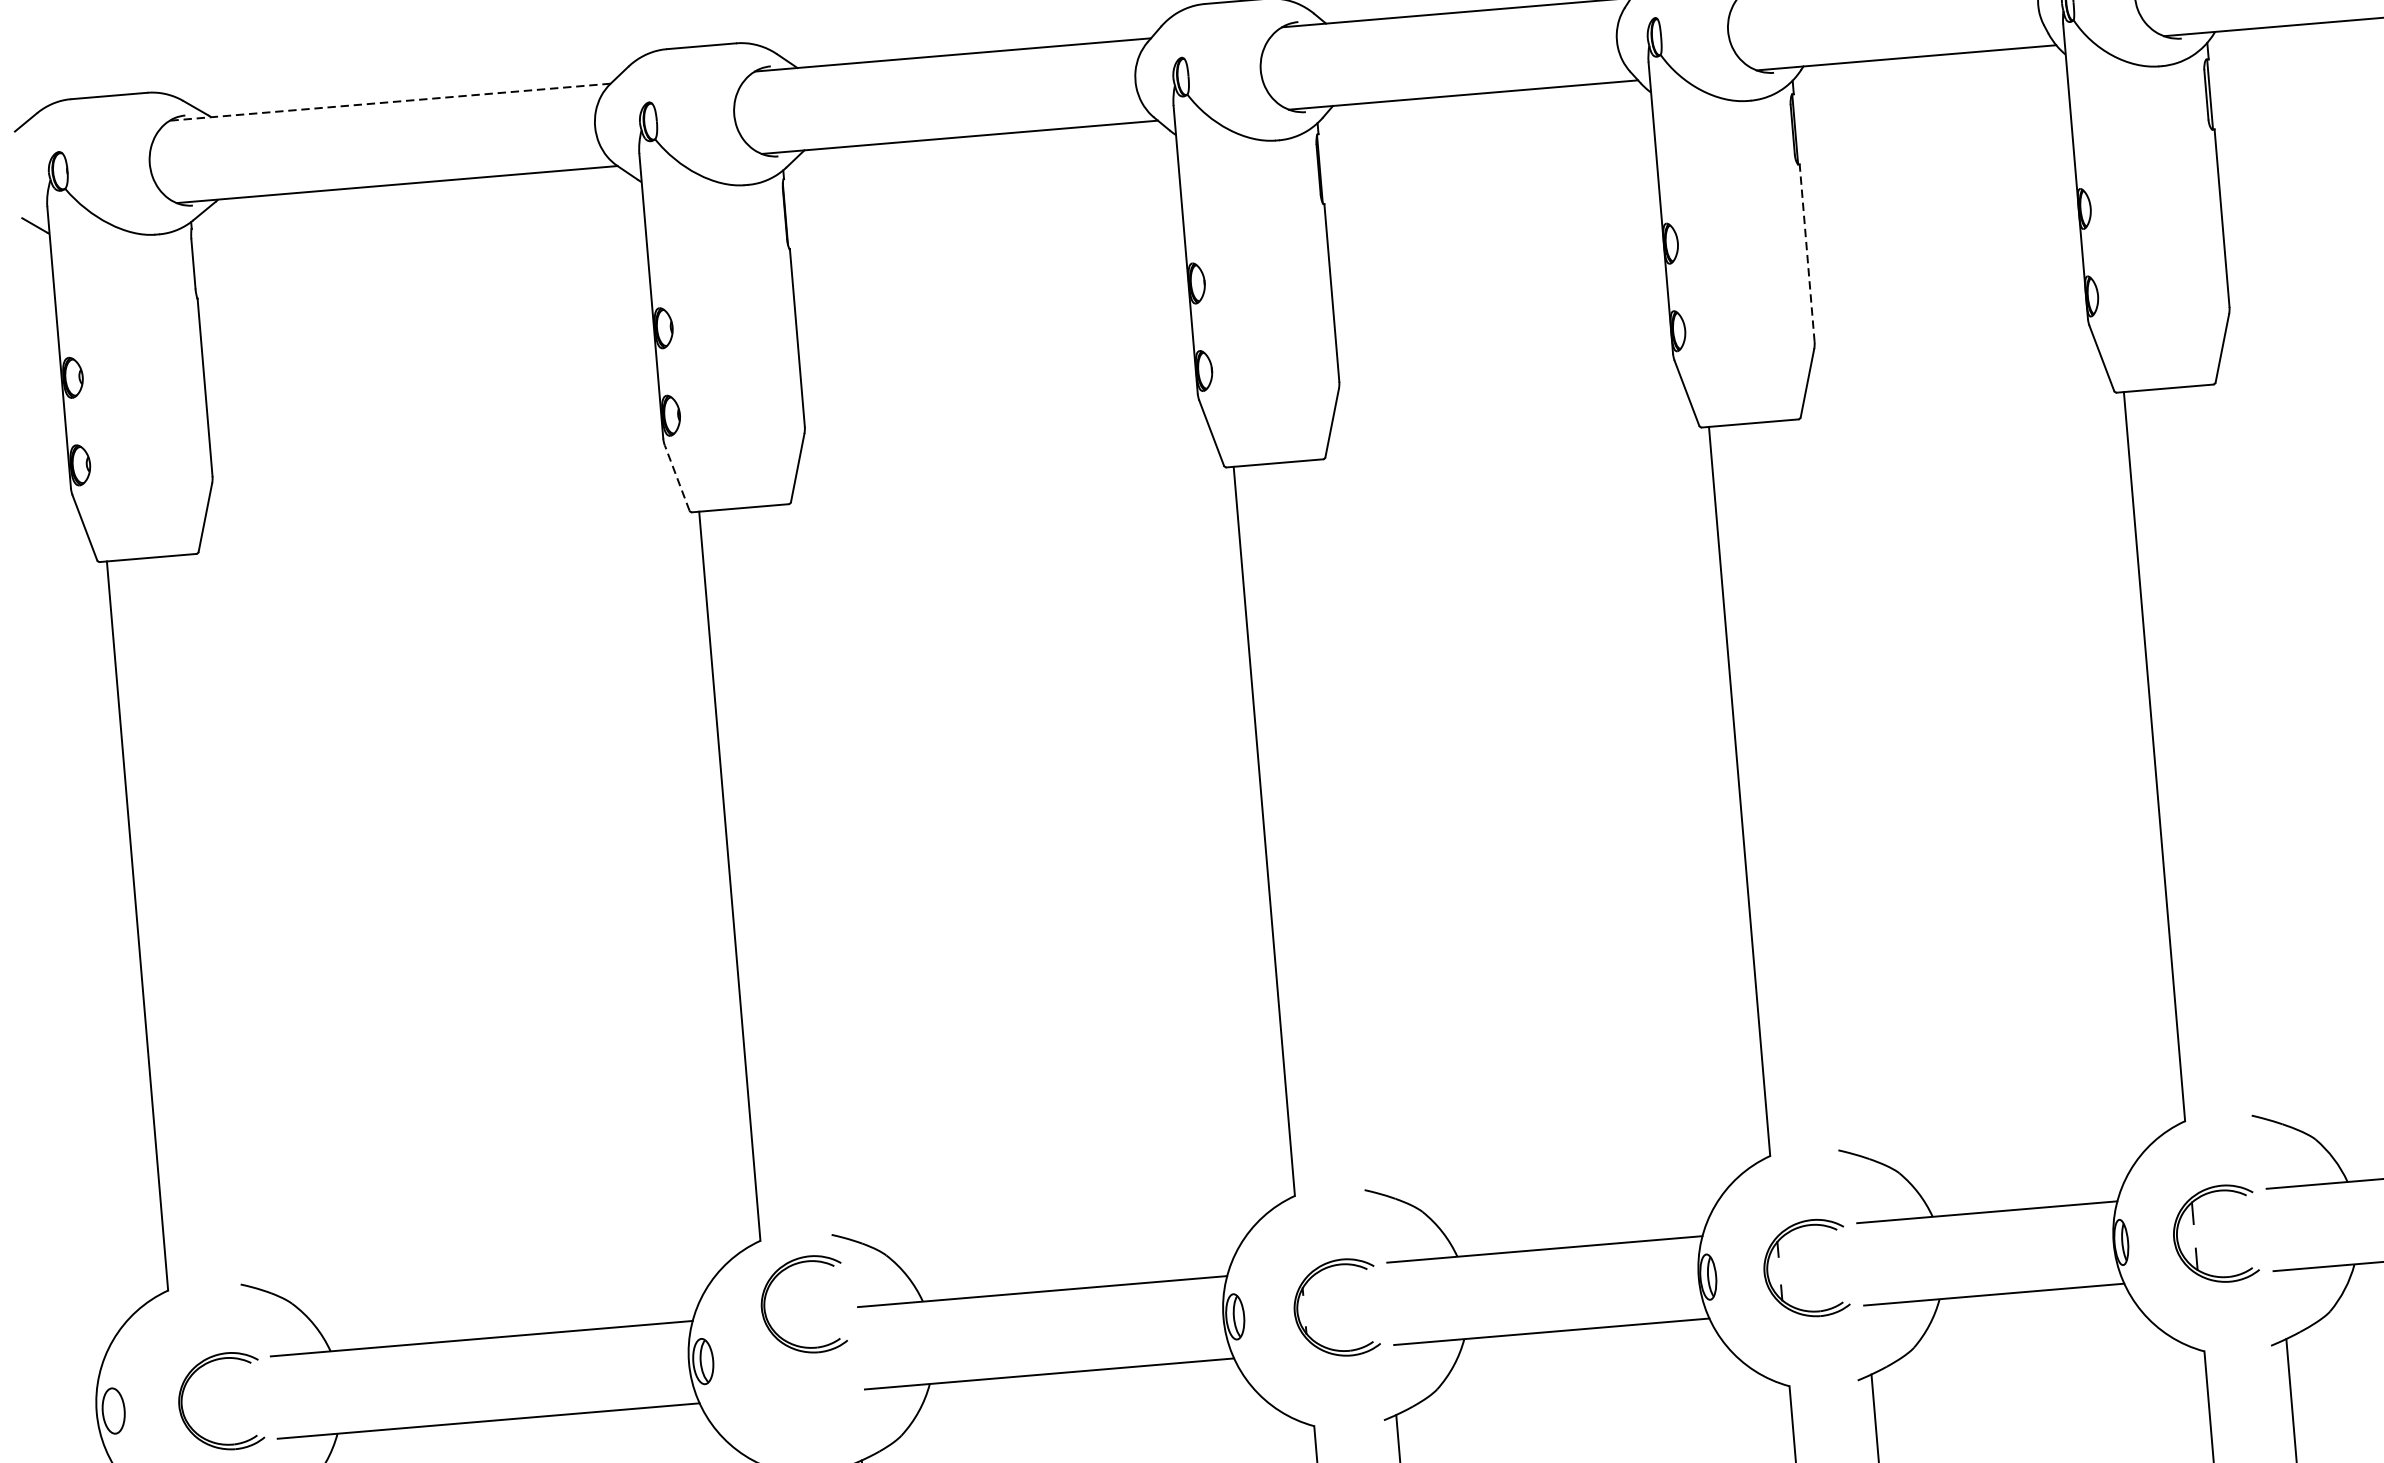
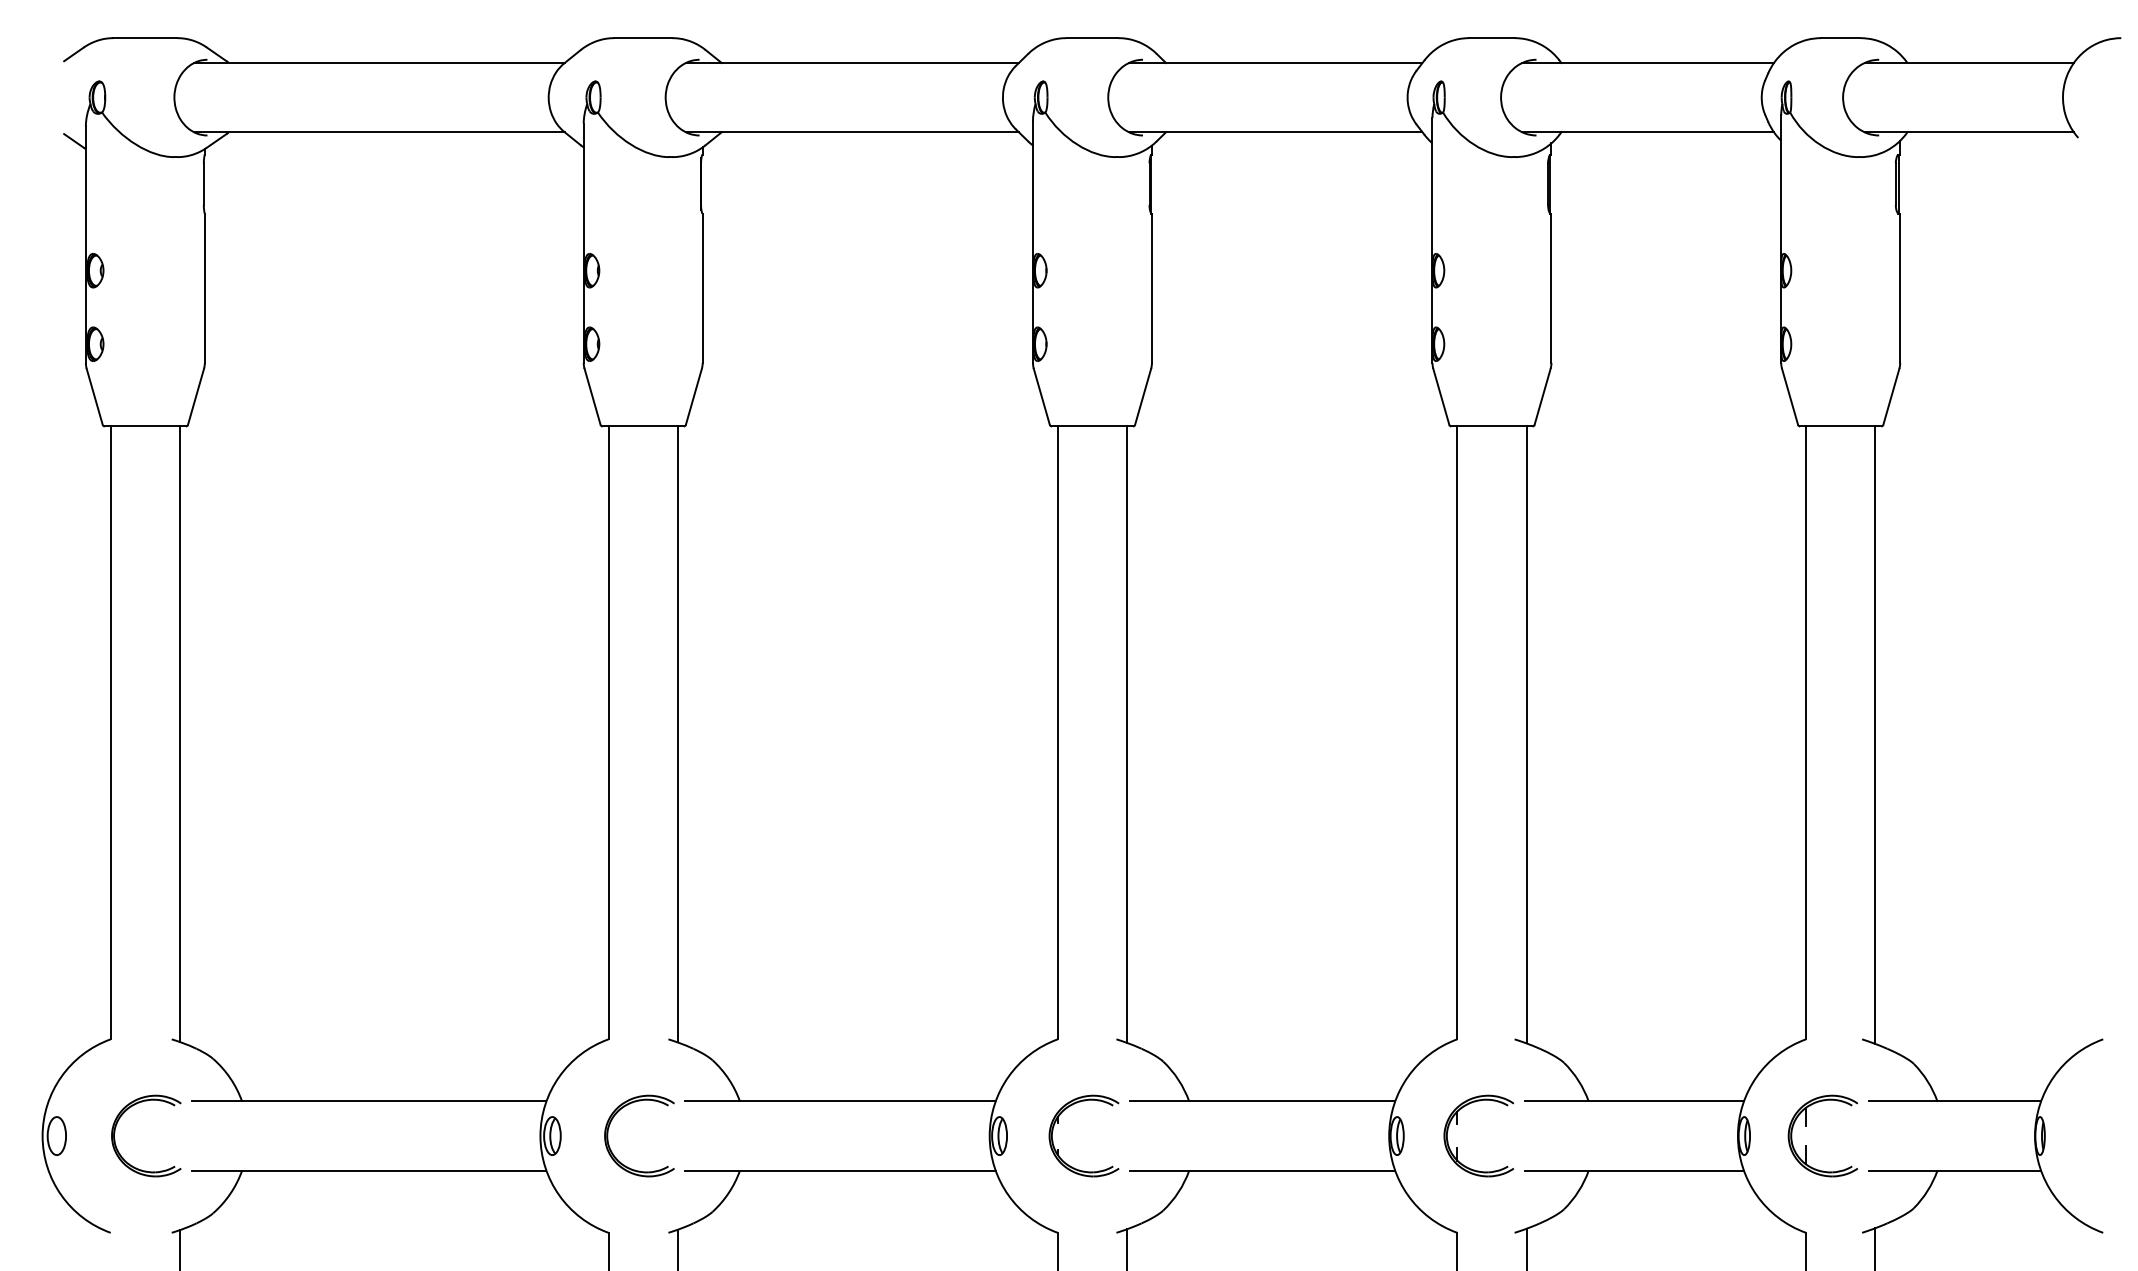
line: (389, 102) -> (378, 63), dashed -> solid
line: (1807, 253) -> (1551, 288), dashed -> solid
line: (677, 477) -> (592, 396), dashed -> solid
line: (2237, 751) -> (1875, 734), added
line: (1822, 786) -> (1526, 734), added
line: (1347, 826) -> (1127, 734), added
line: (811, 871) -> (677, 734), added
line: (219, 921) -> (179, 734), added
part: (771, 1285) -> (614, 1117), moved

